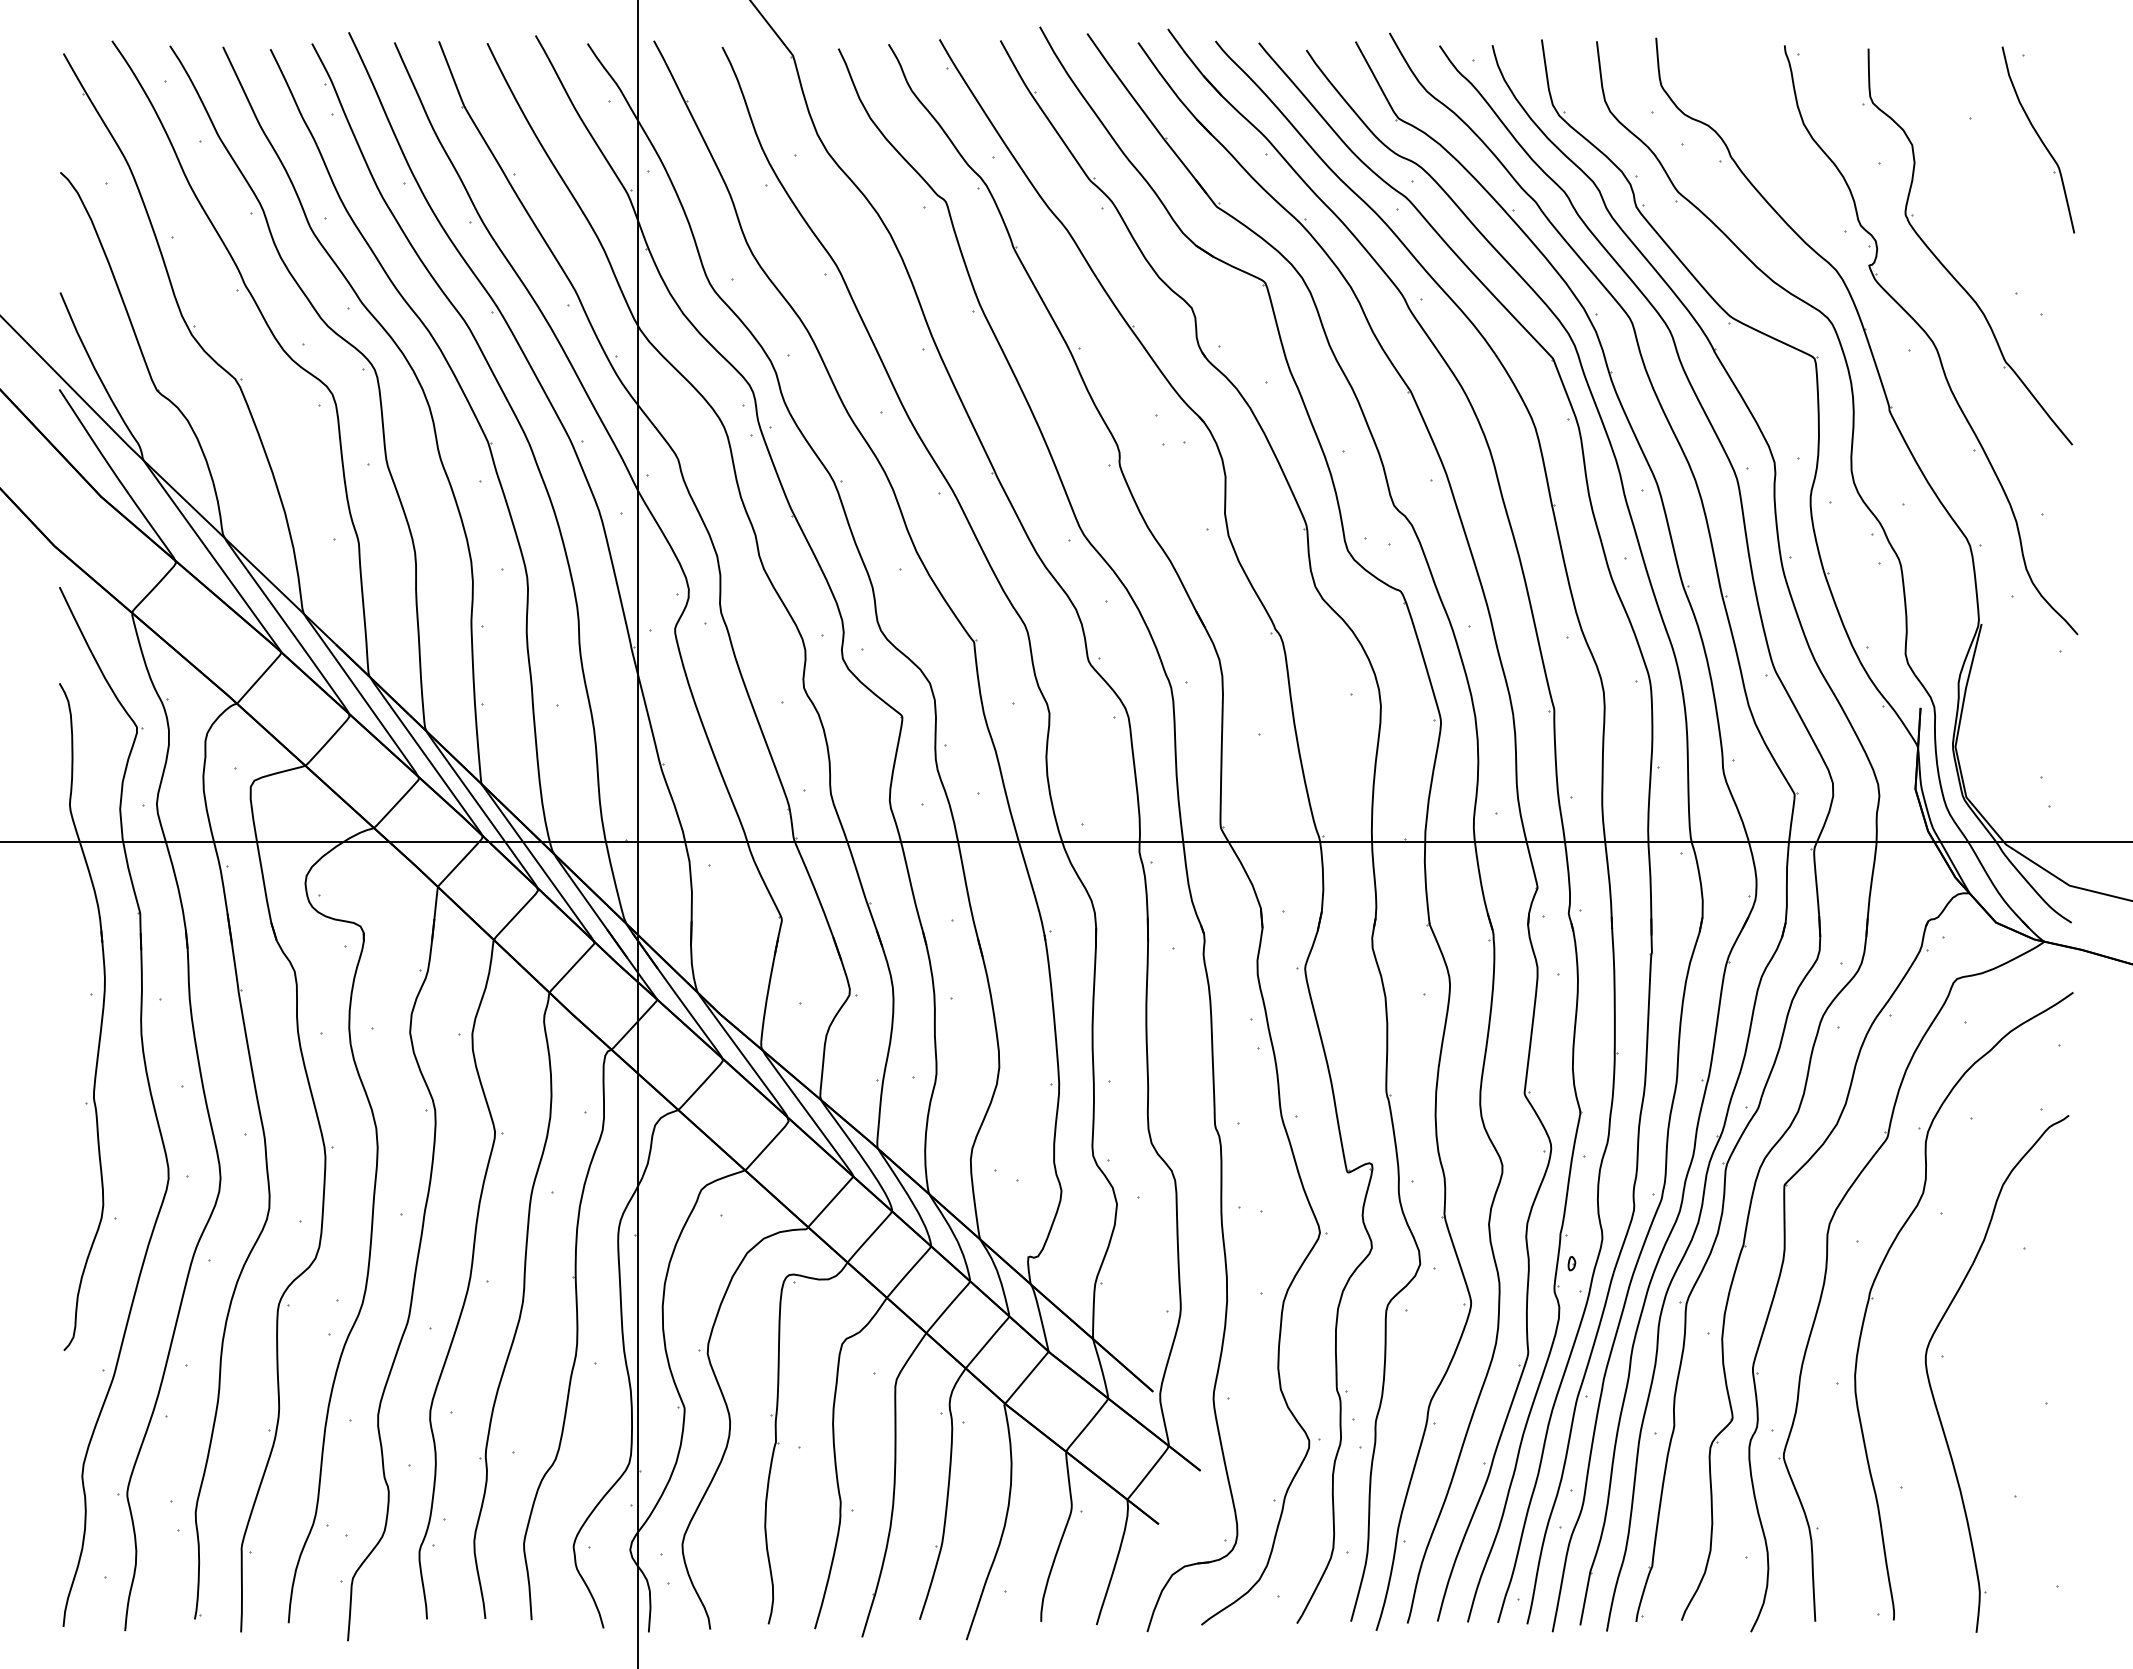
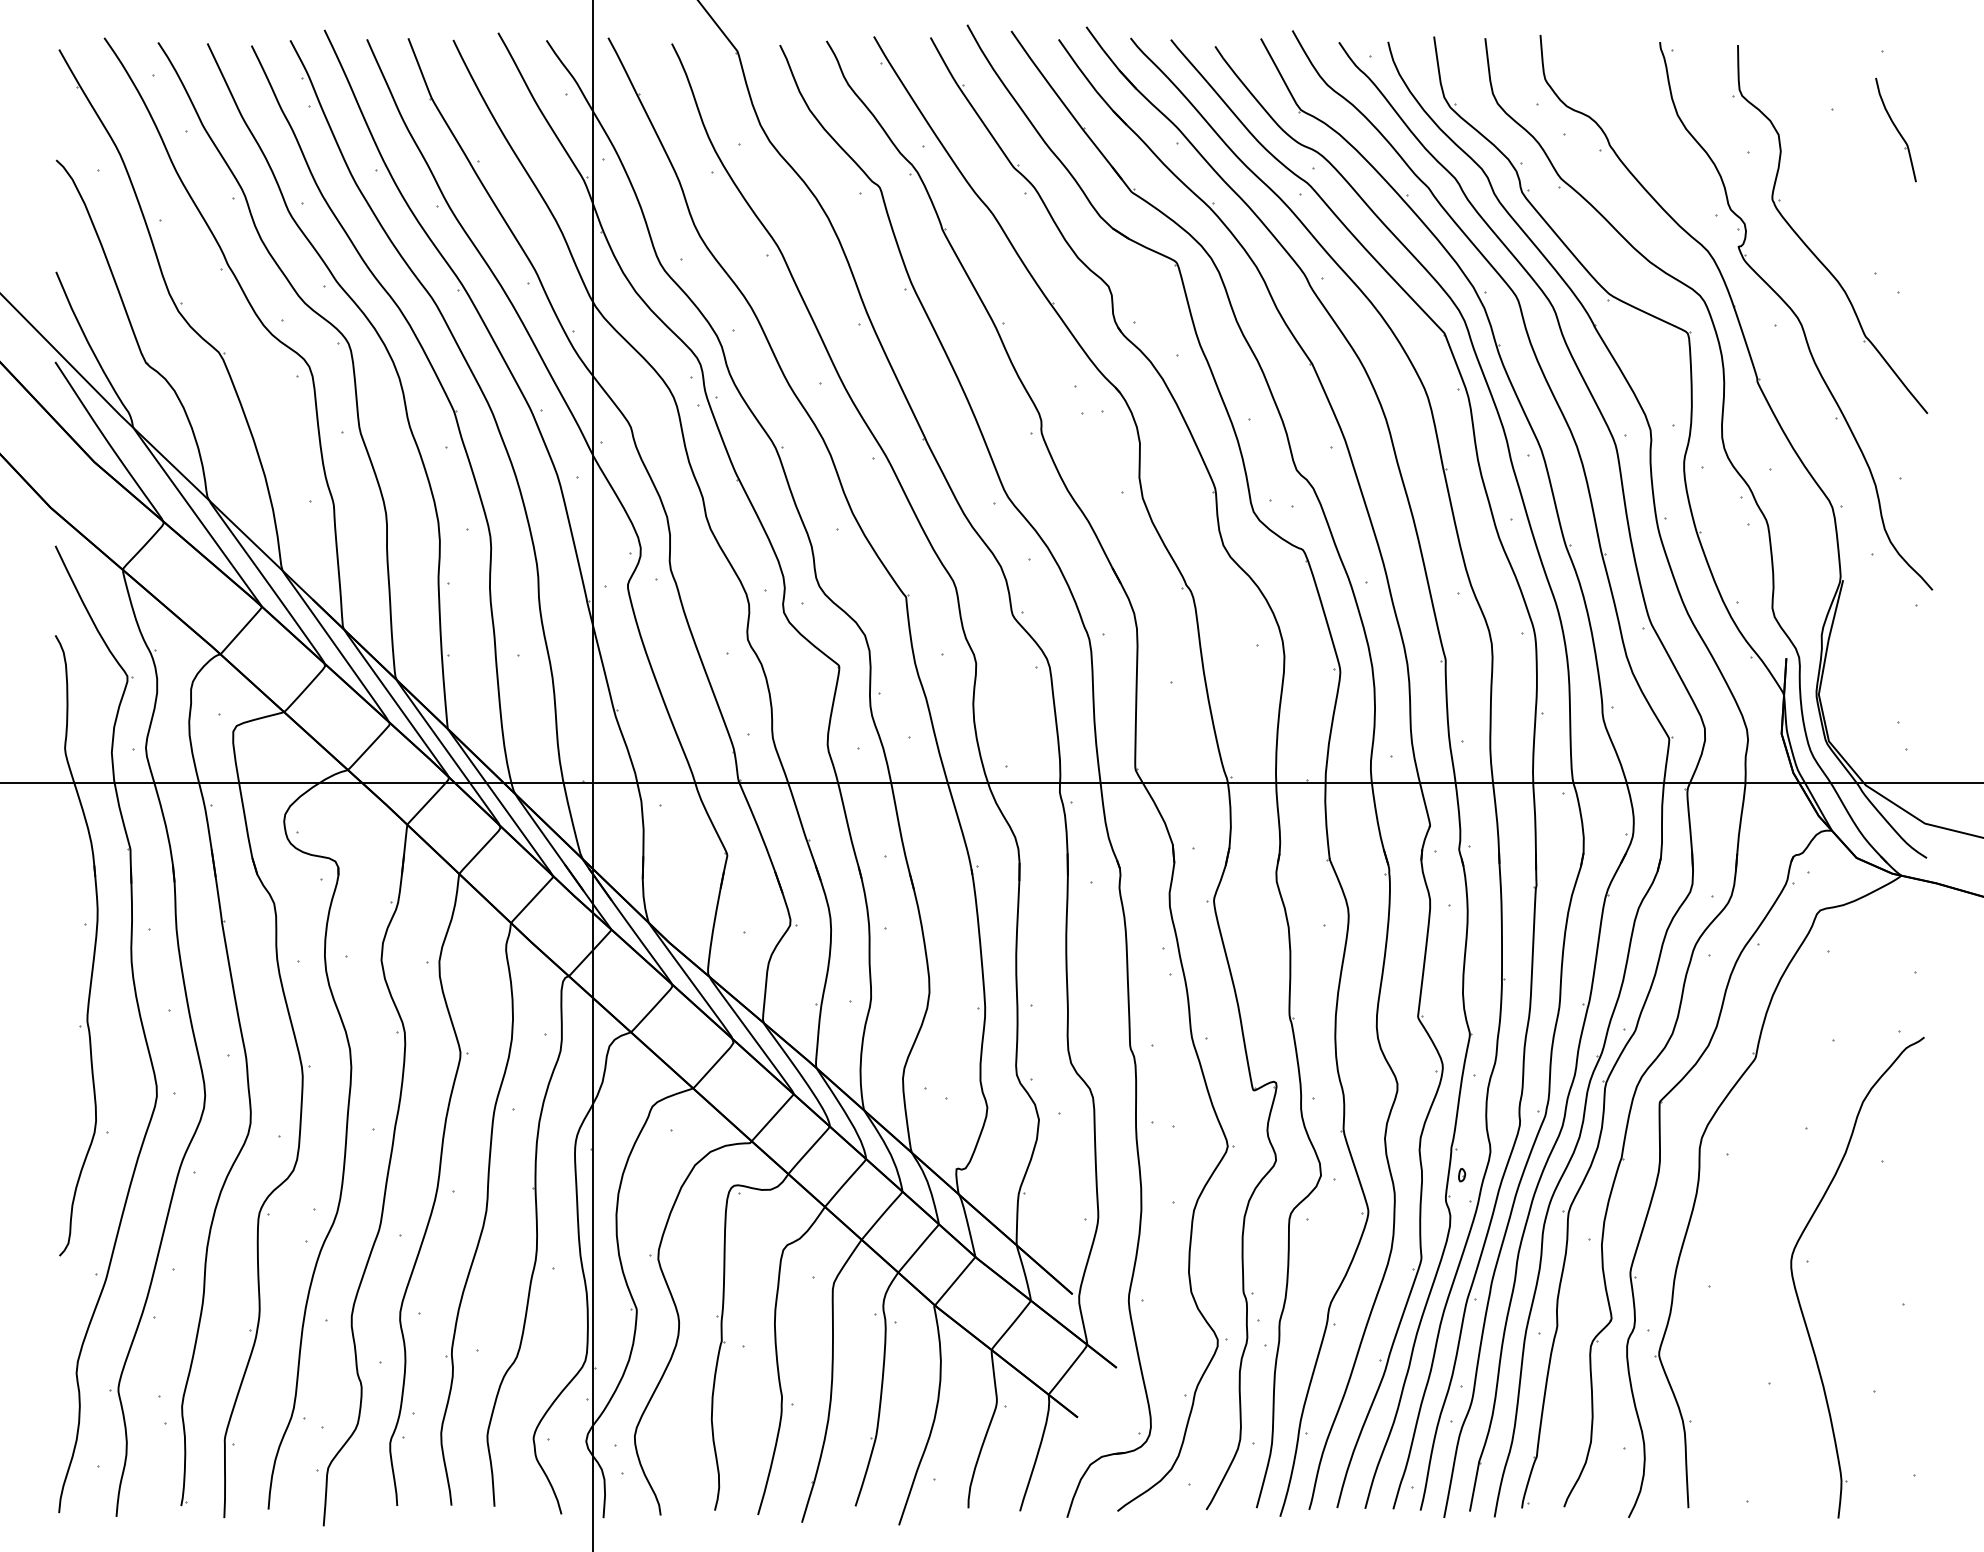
part: (2038, 139) -> (1896, 129), size x0.6
part: (1873, 1298) -> (1742, 1207), removed

